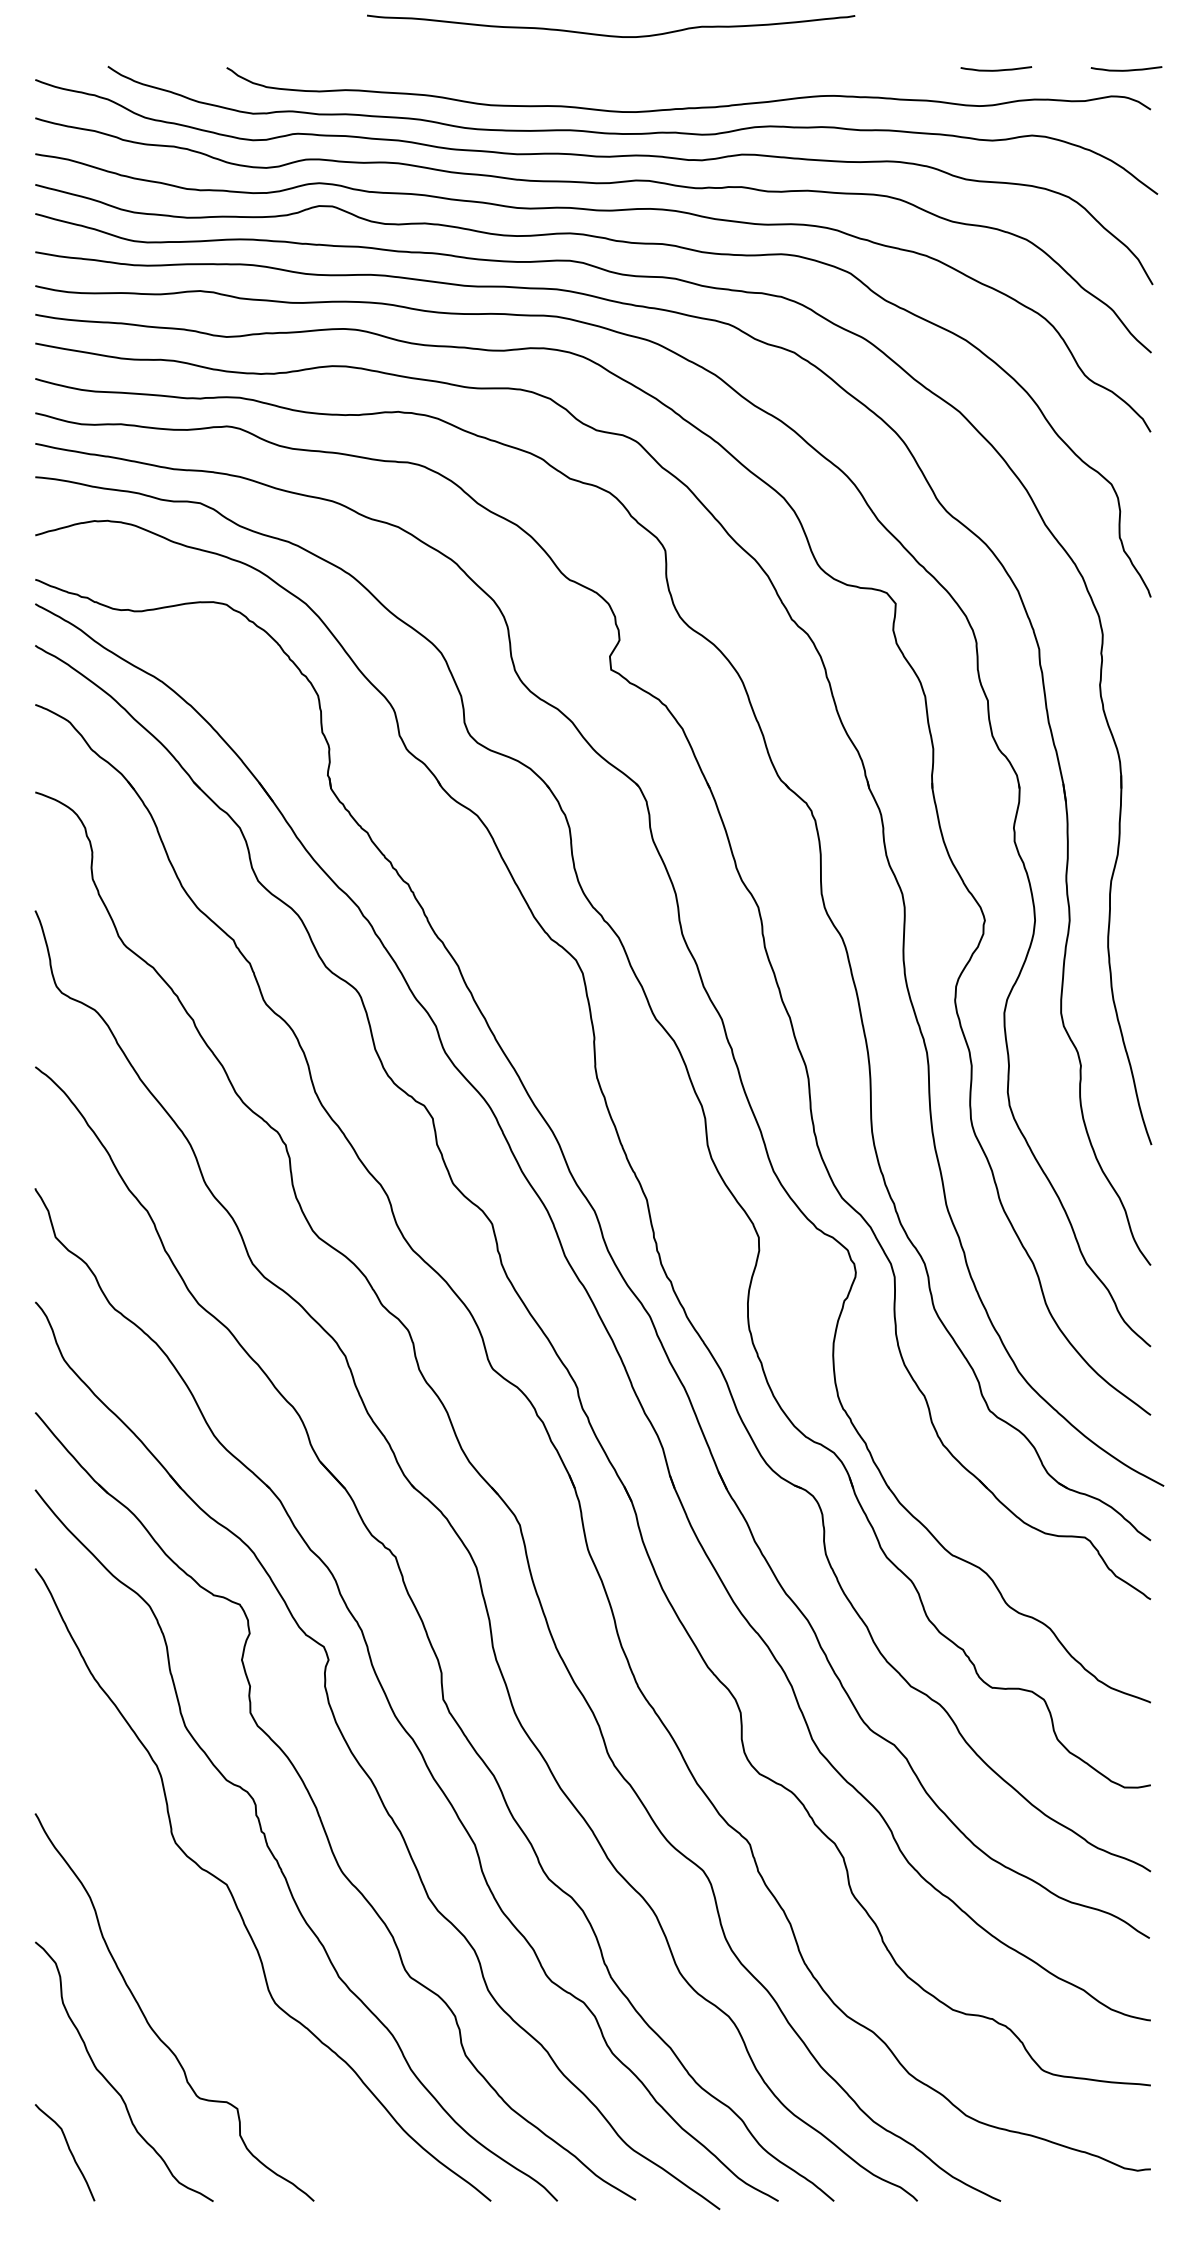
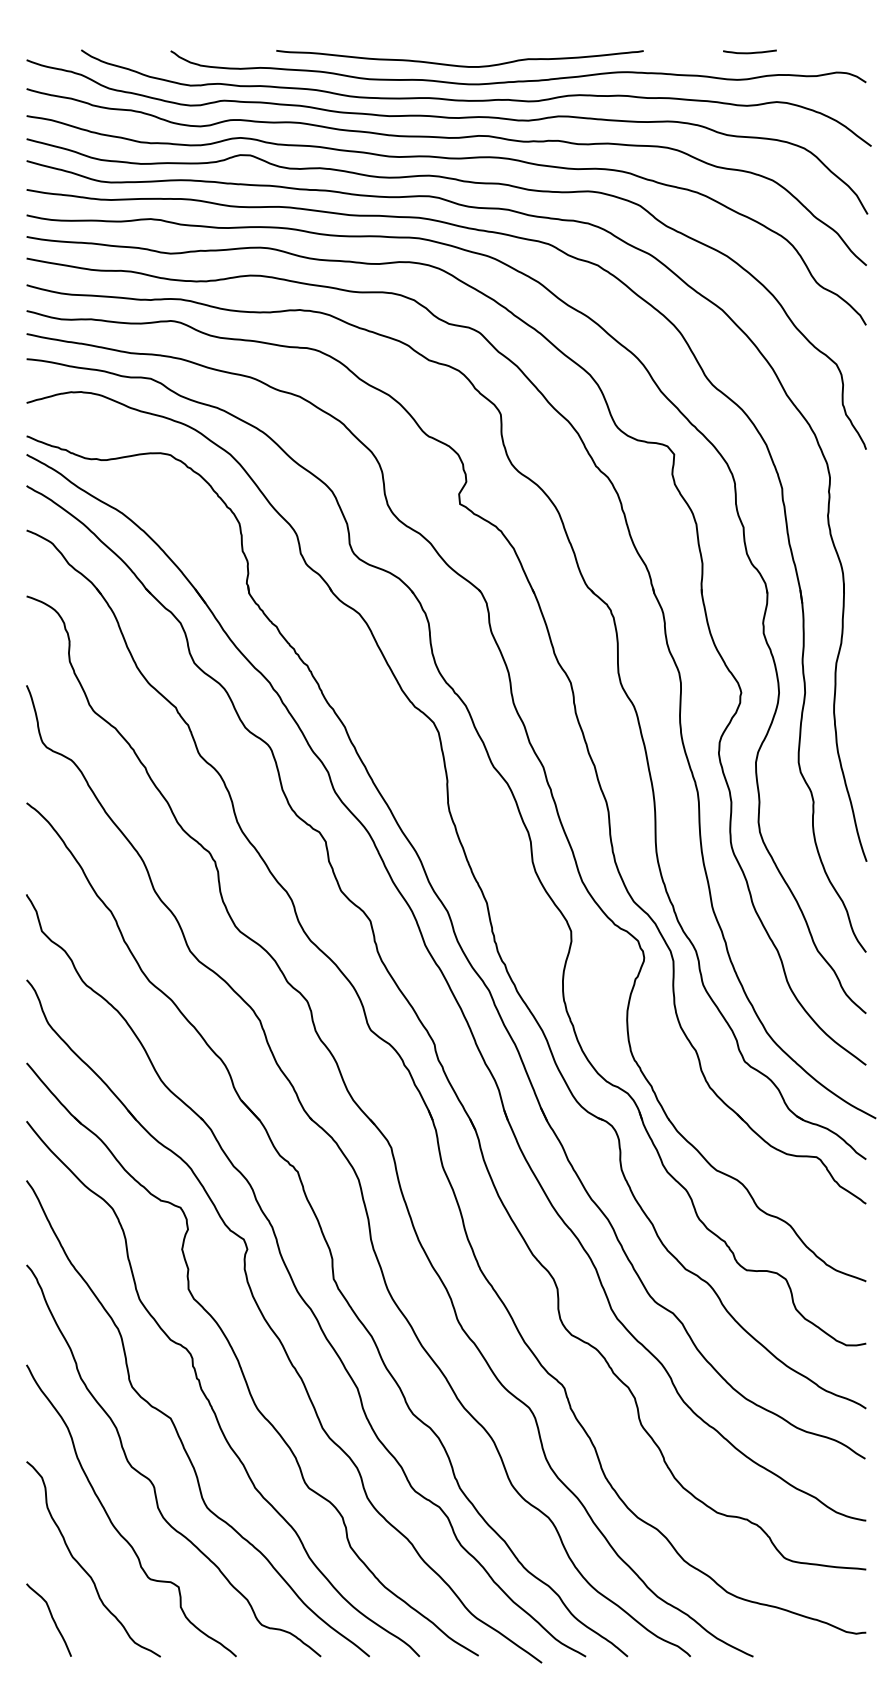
curve: (610, 35) -> (459, 65), moved
curve: (1125, 69) -> (847, 52), removed
curve: (201, 1967) -> (151, 1480), added

